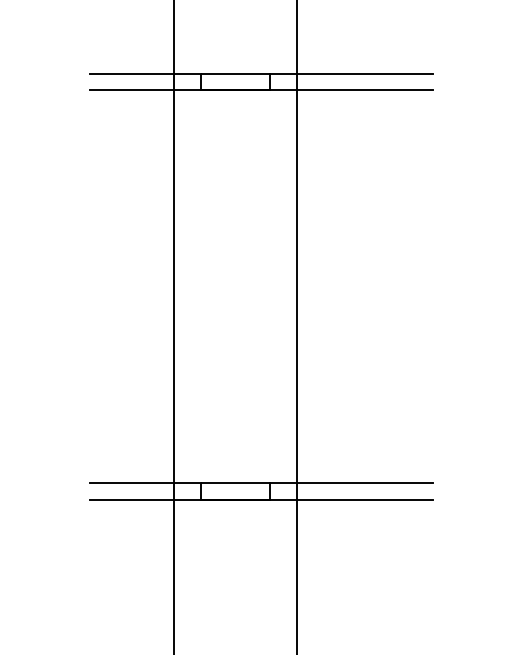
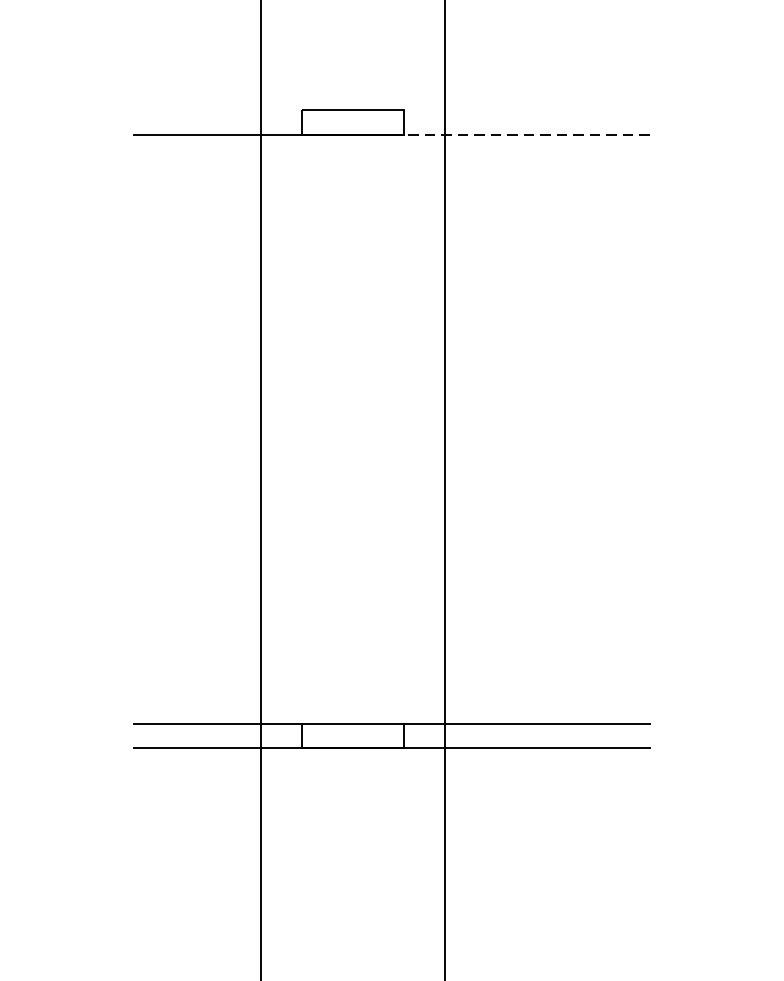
line: (145, 73) -> (218, 109), removed
line: (351, 73) -> (526, 109), removed
line: (351, 90) -> (526, 135), solid -> dashed

